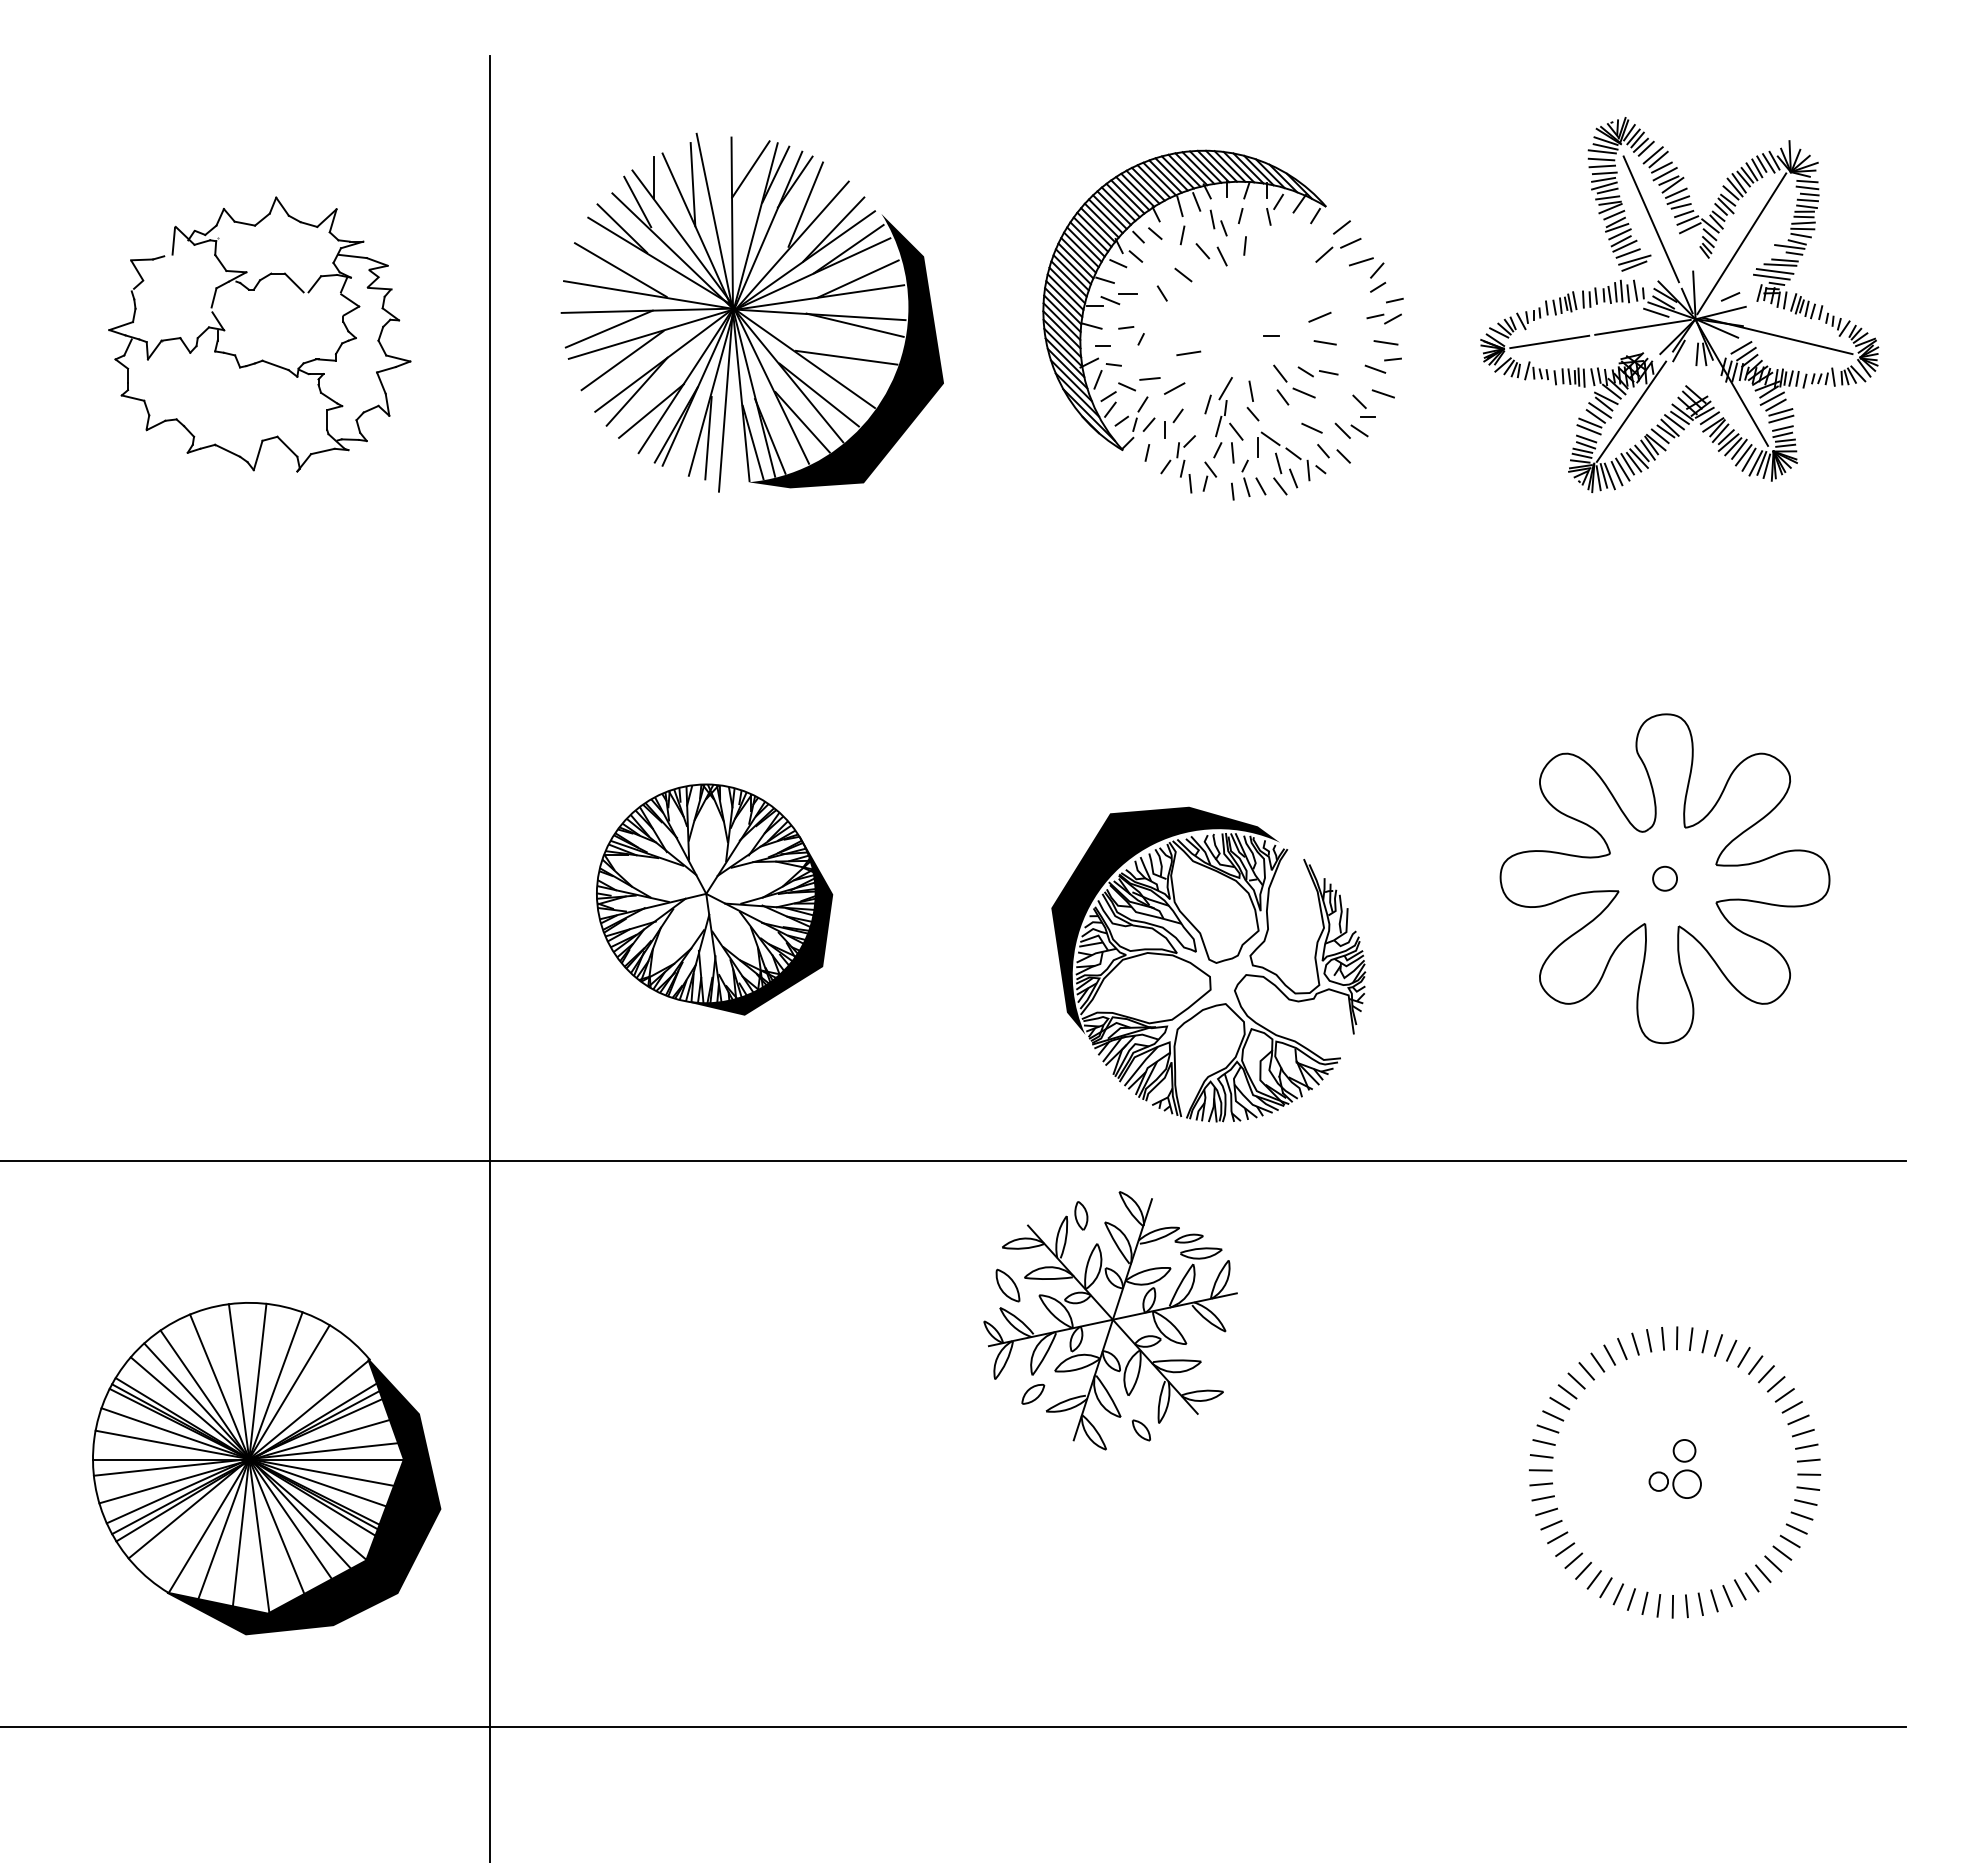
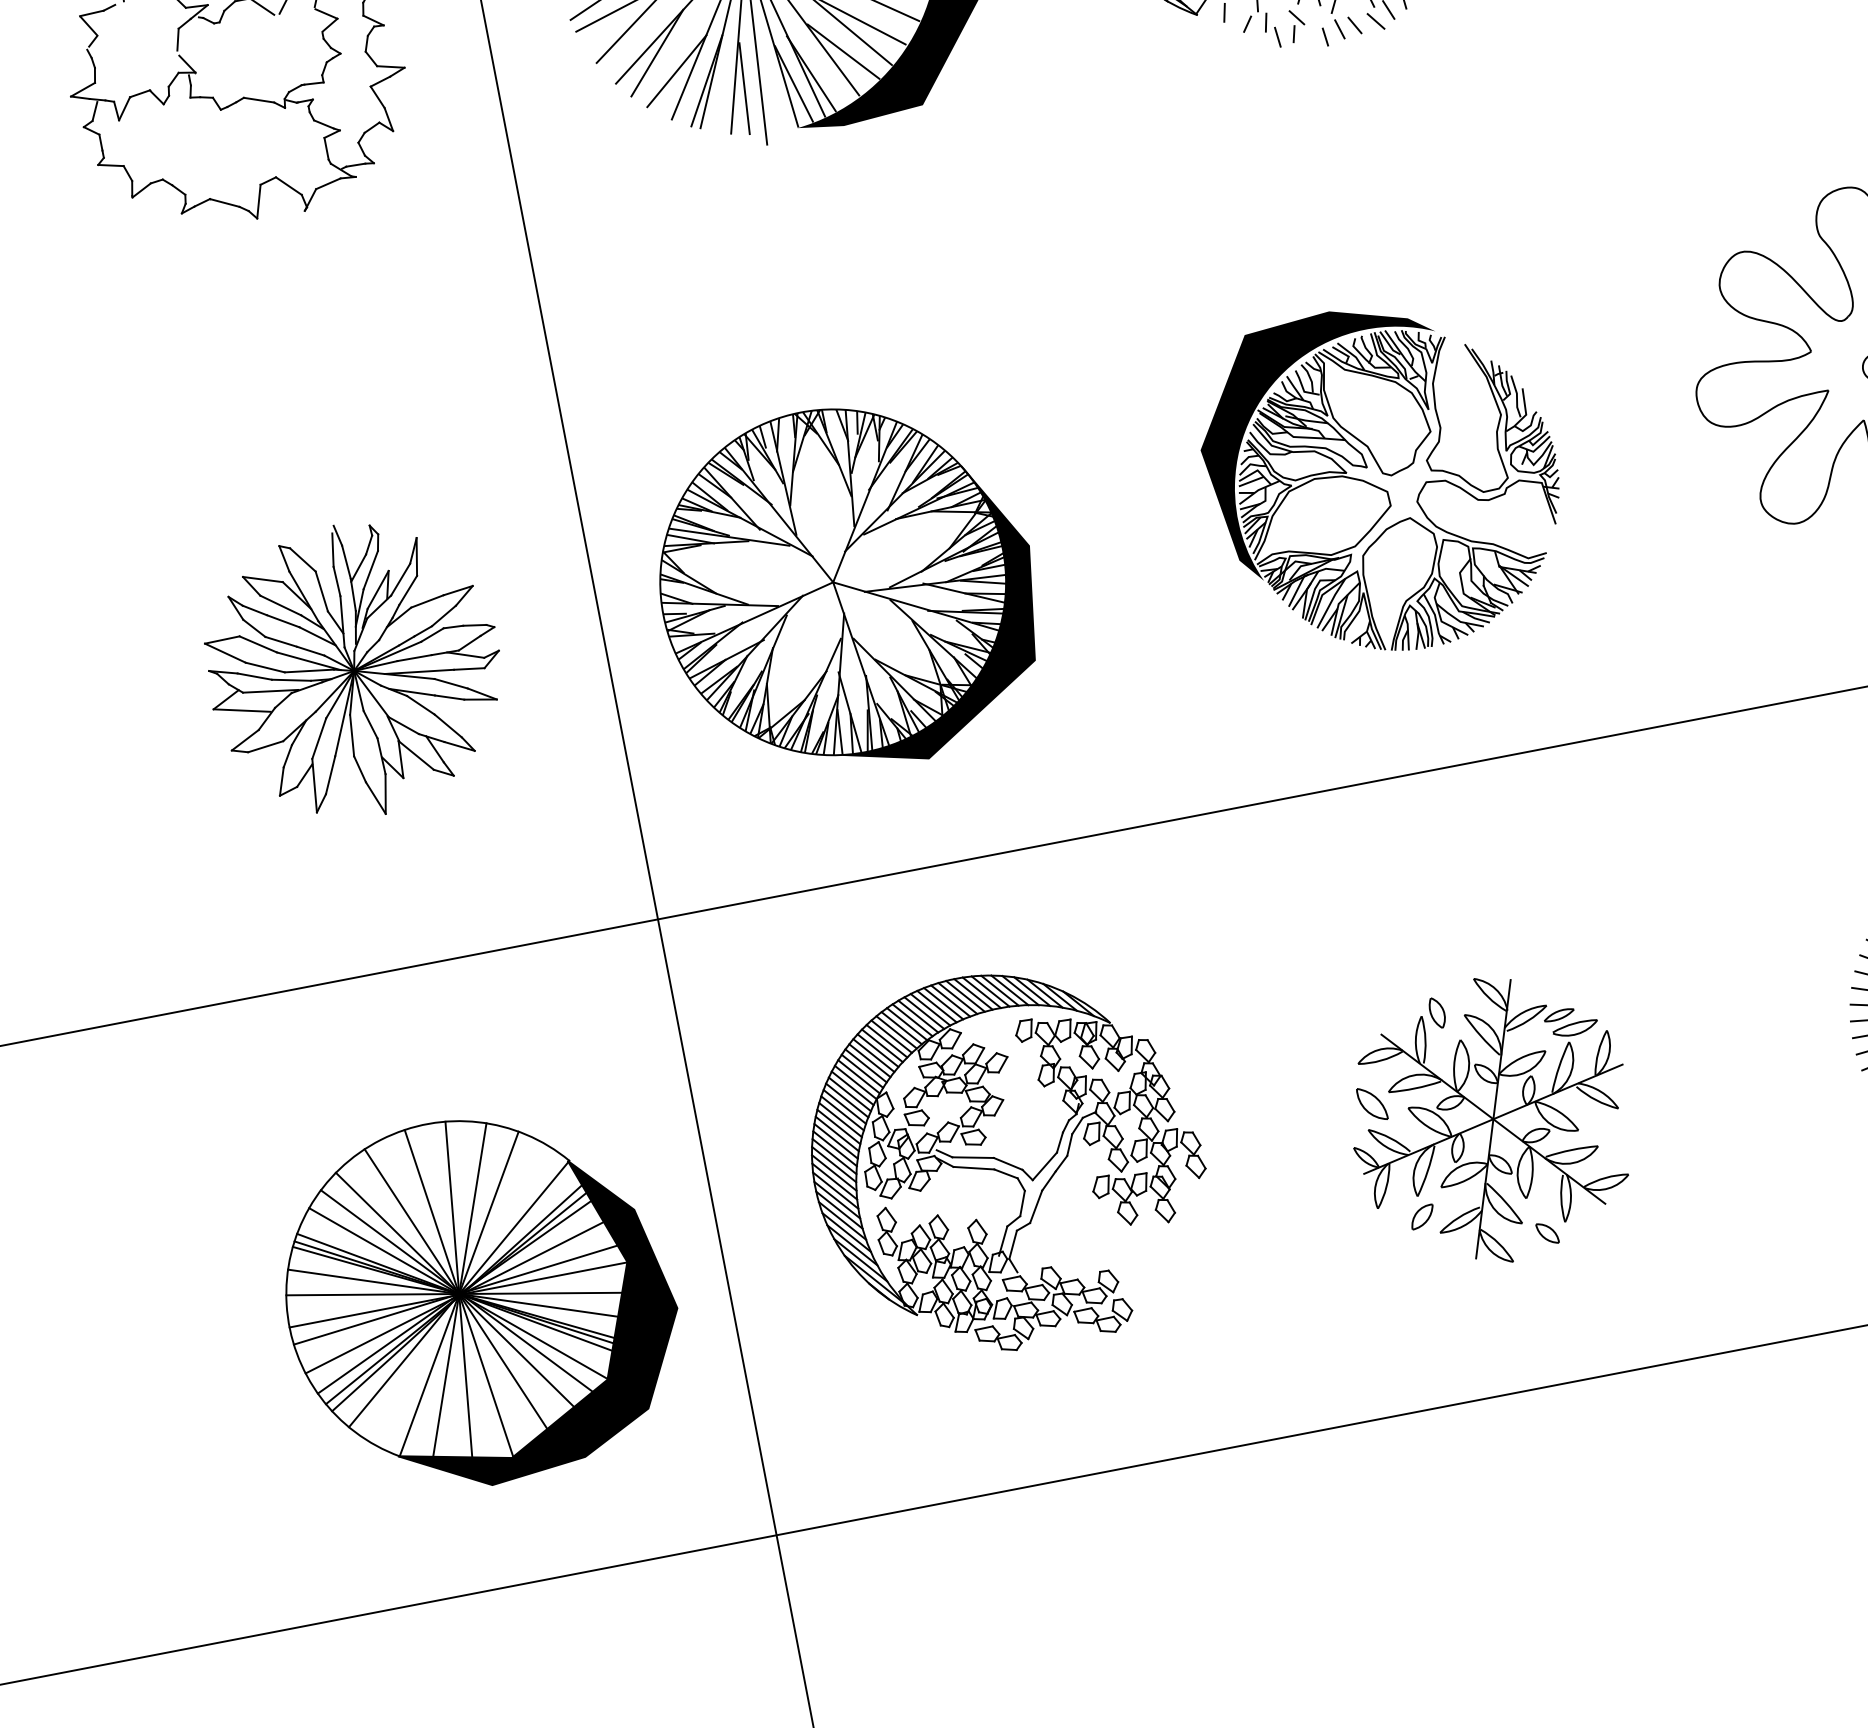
part: (262, 888) -> (354, 671), added
part: (714, 899) -> (847, 588), size x1.43
part: (1208, 964) -> (1383, 478), moved
part: (1110, 1320) -> (1490, 1120), moved
part: (758, 1434) -> (1007, 1160), added

